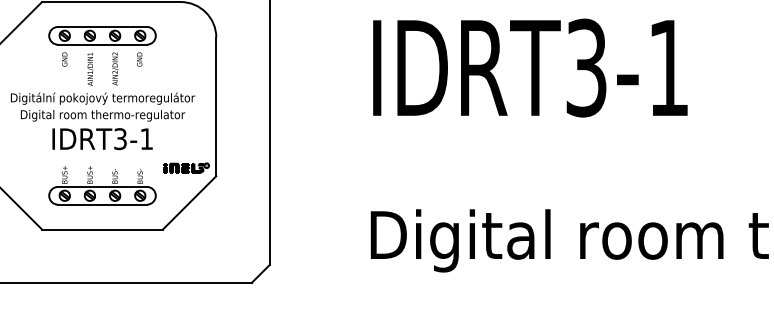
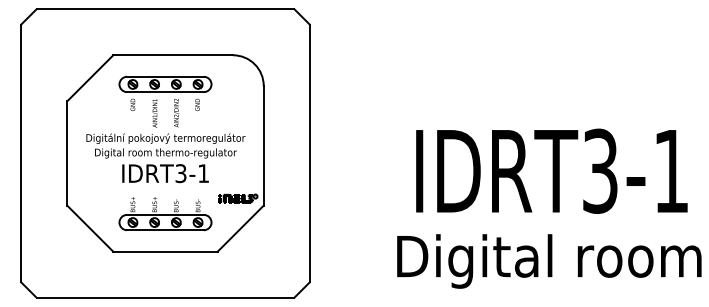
text: (529, 67) -> (551, 170), moved

